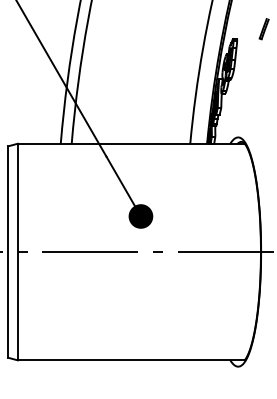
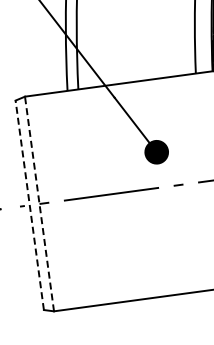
line: (17, 251) -> (39, 203), solid -> dashed
line: (8, 252) -> (30, 205), solid -> dashed

